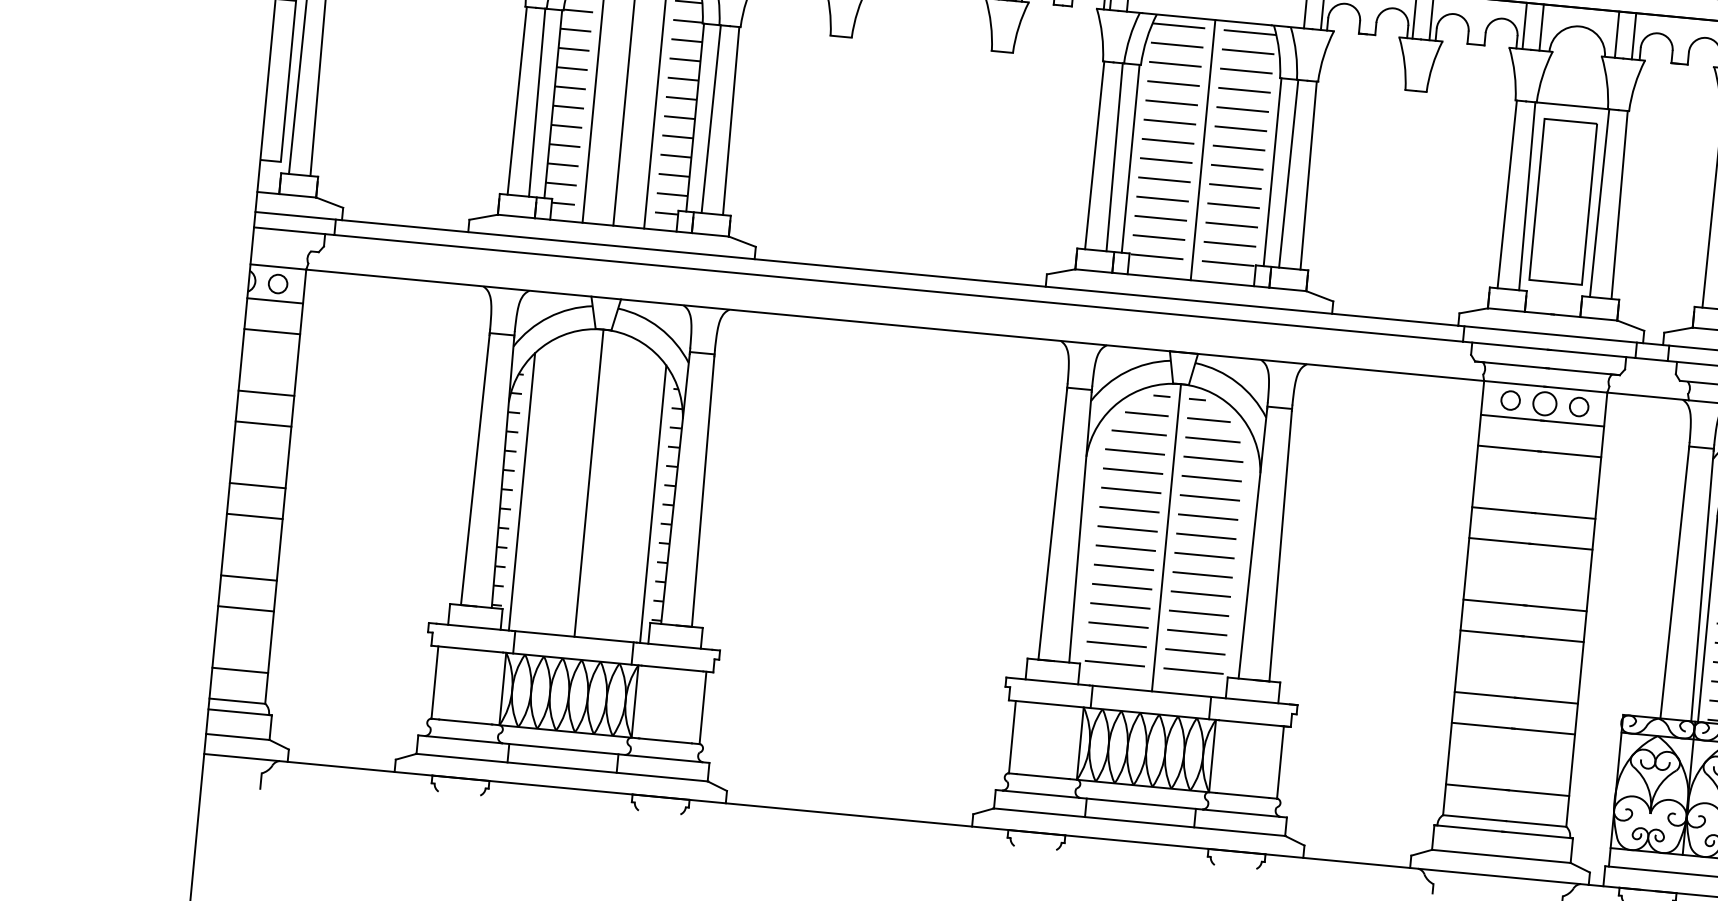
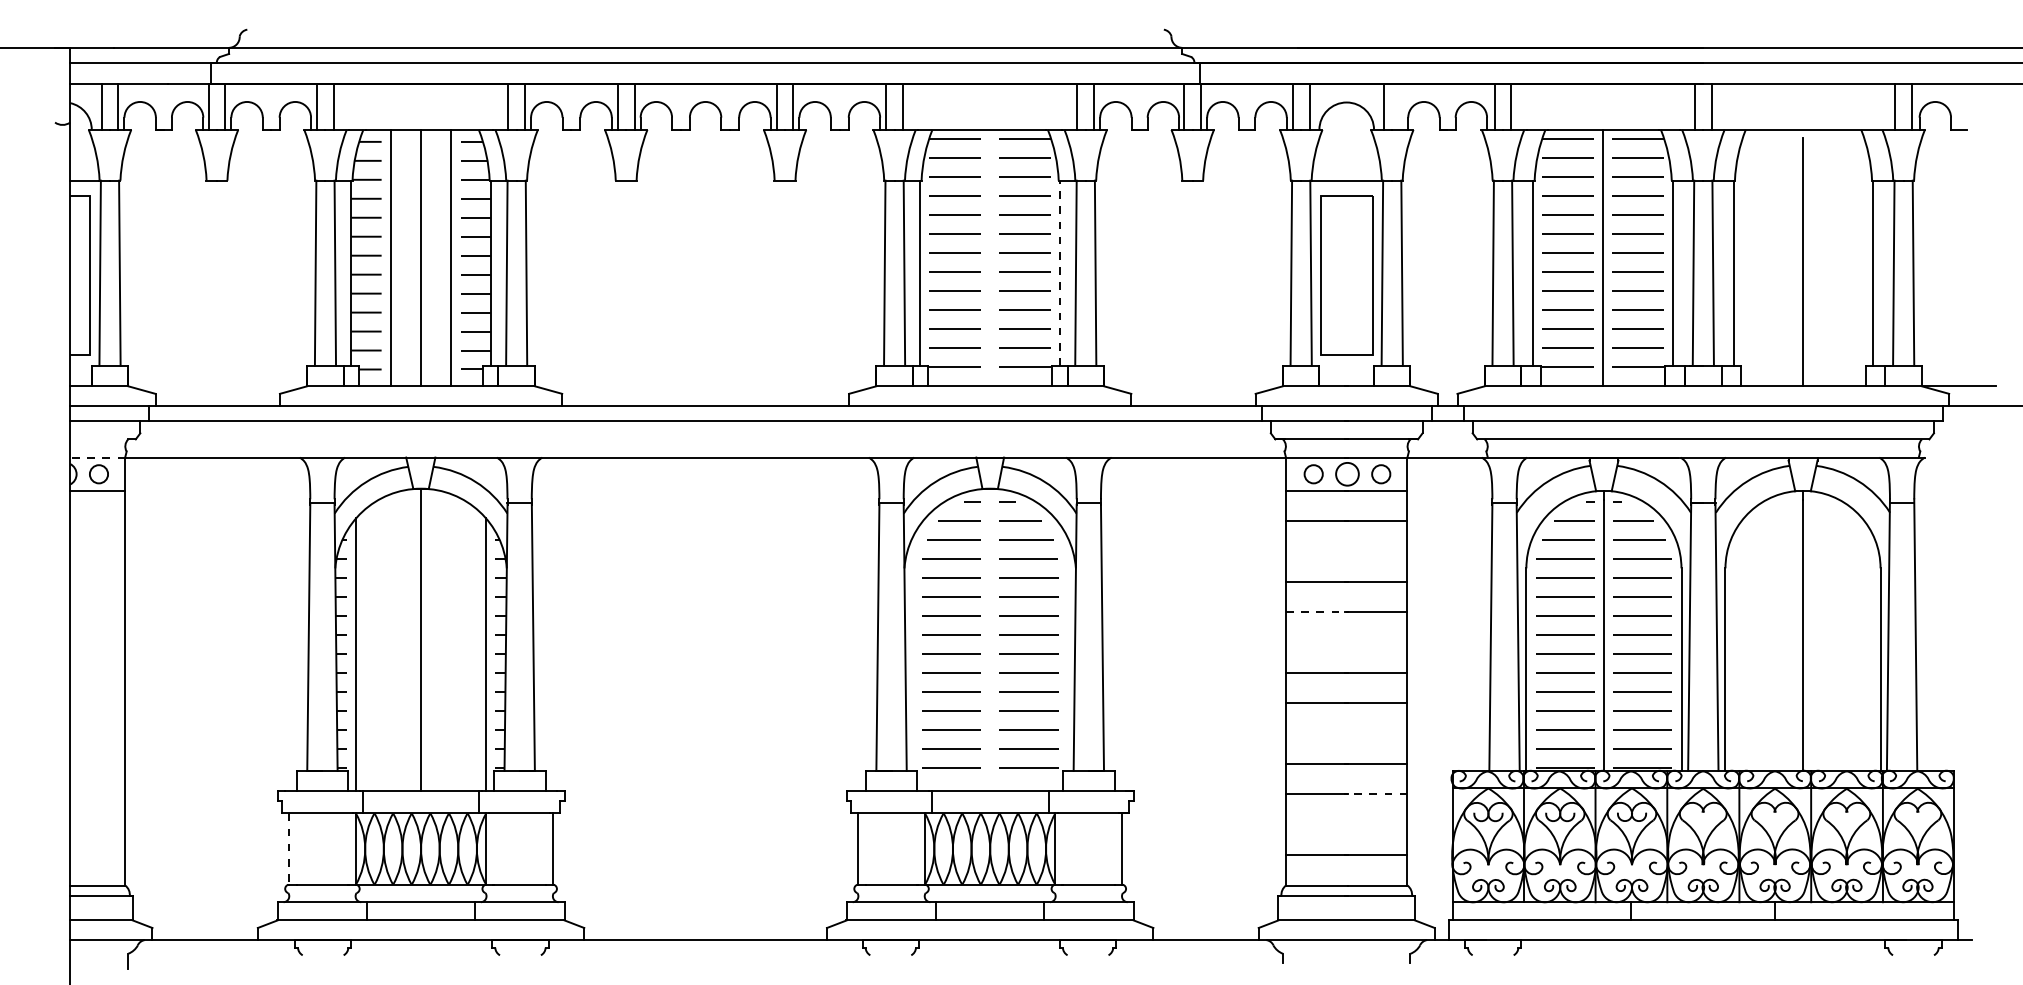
line: (1633, 35) -> (1400, 106), removed
line: (1203, 149) -> (990, 257), removed
line: (1272, 172) -> (1060, 273), solid -> dashed
line: (278, 266) -> (97, 457), solid -> dashed
line: (272, 331) -> (97, 521), removed
line: (266, 393) -> (97, 582), removed
line: (263, 424) -> (97, 612), removed
line: (257, 486) -> (97, 673), removed
line: (254, 516) -> (97, 703), removed
line: (1166, 537) -> (990, 639), removed
line: (1499, 540) -> (1315, 612), solid -> dashed
line: (248, 578) -> (97, 764), removed
line: (245, 608) -> (97, 794), removed
line: (240, 670) -> (97, 855), removed
line: (434, 682) -> (288, 849), solid -> dashed
line: (1544, 731) -> (1377, 794), solid -> dashed

